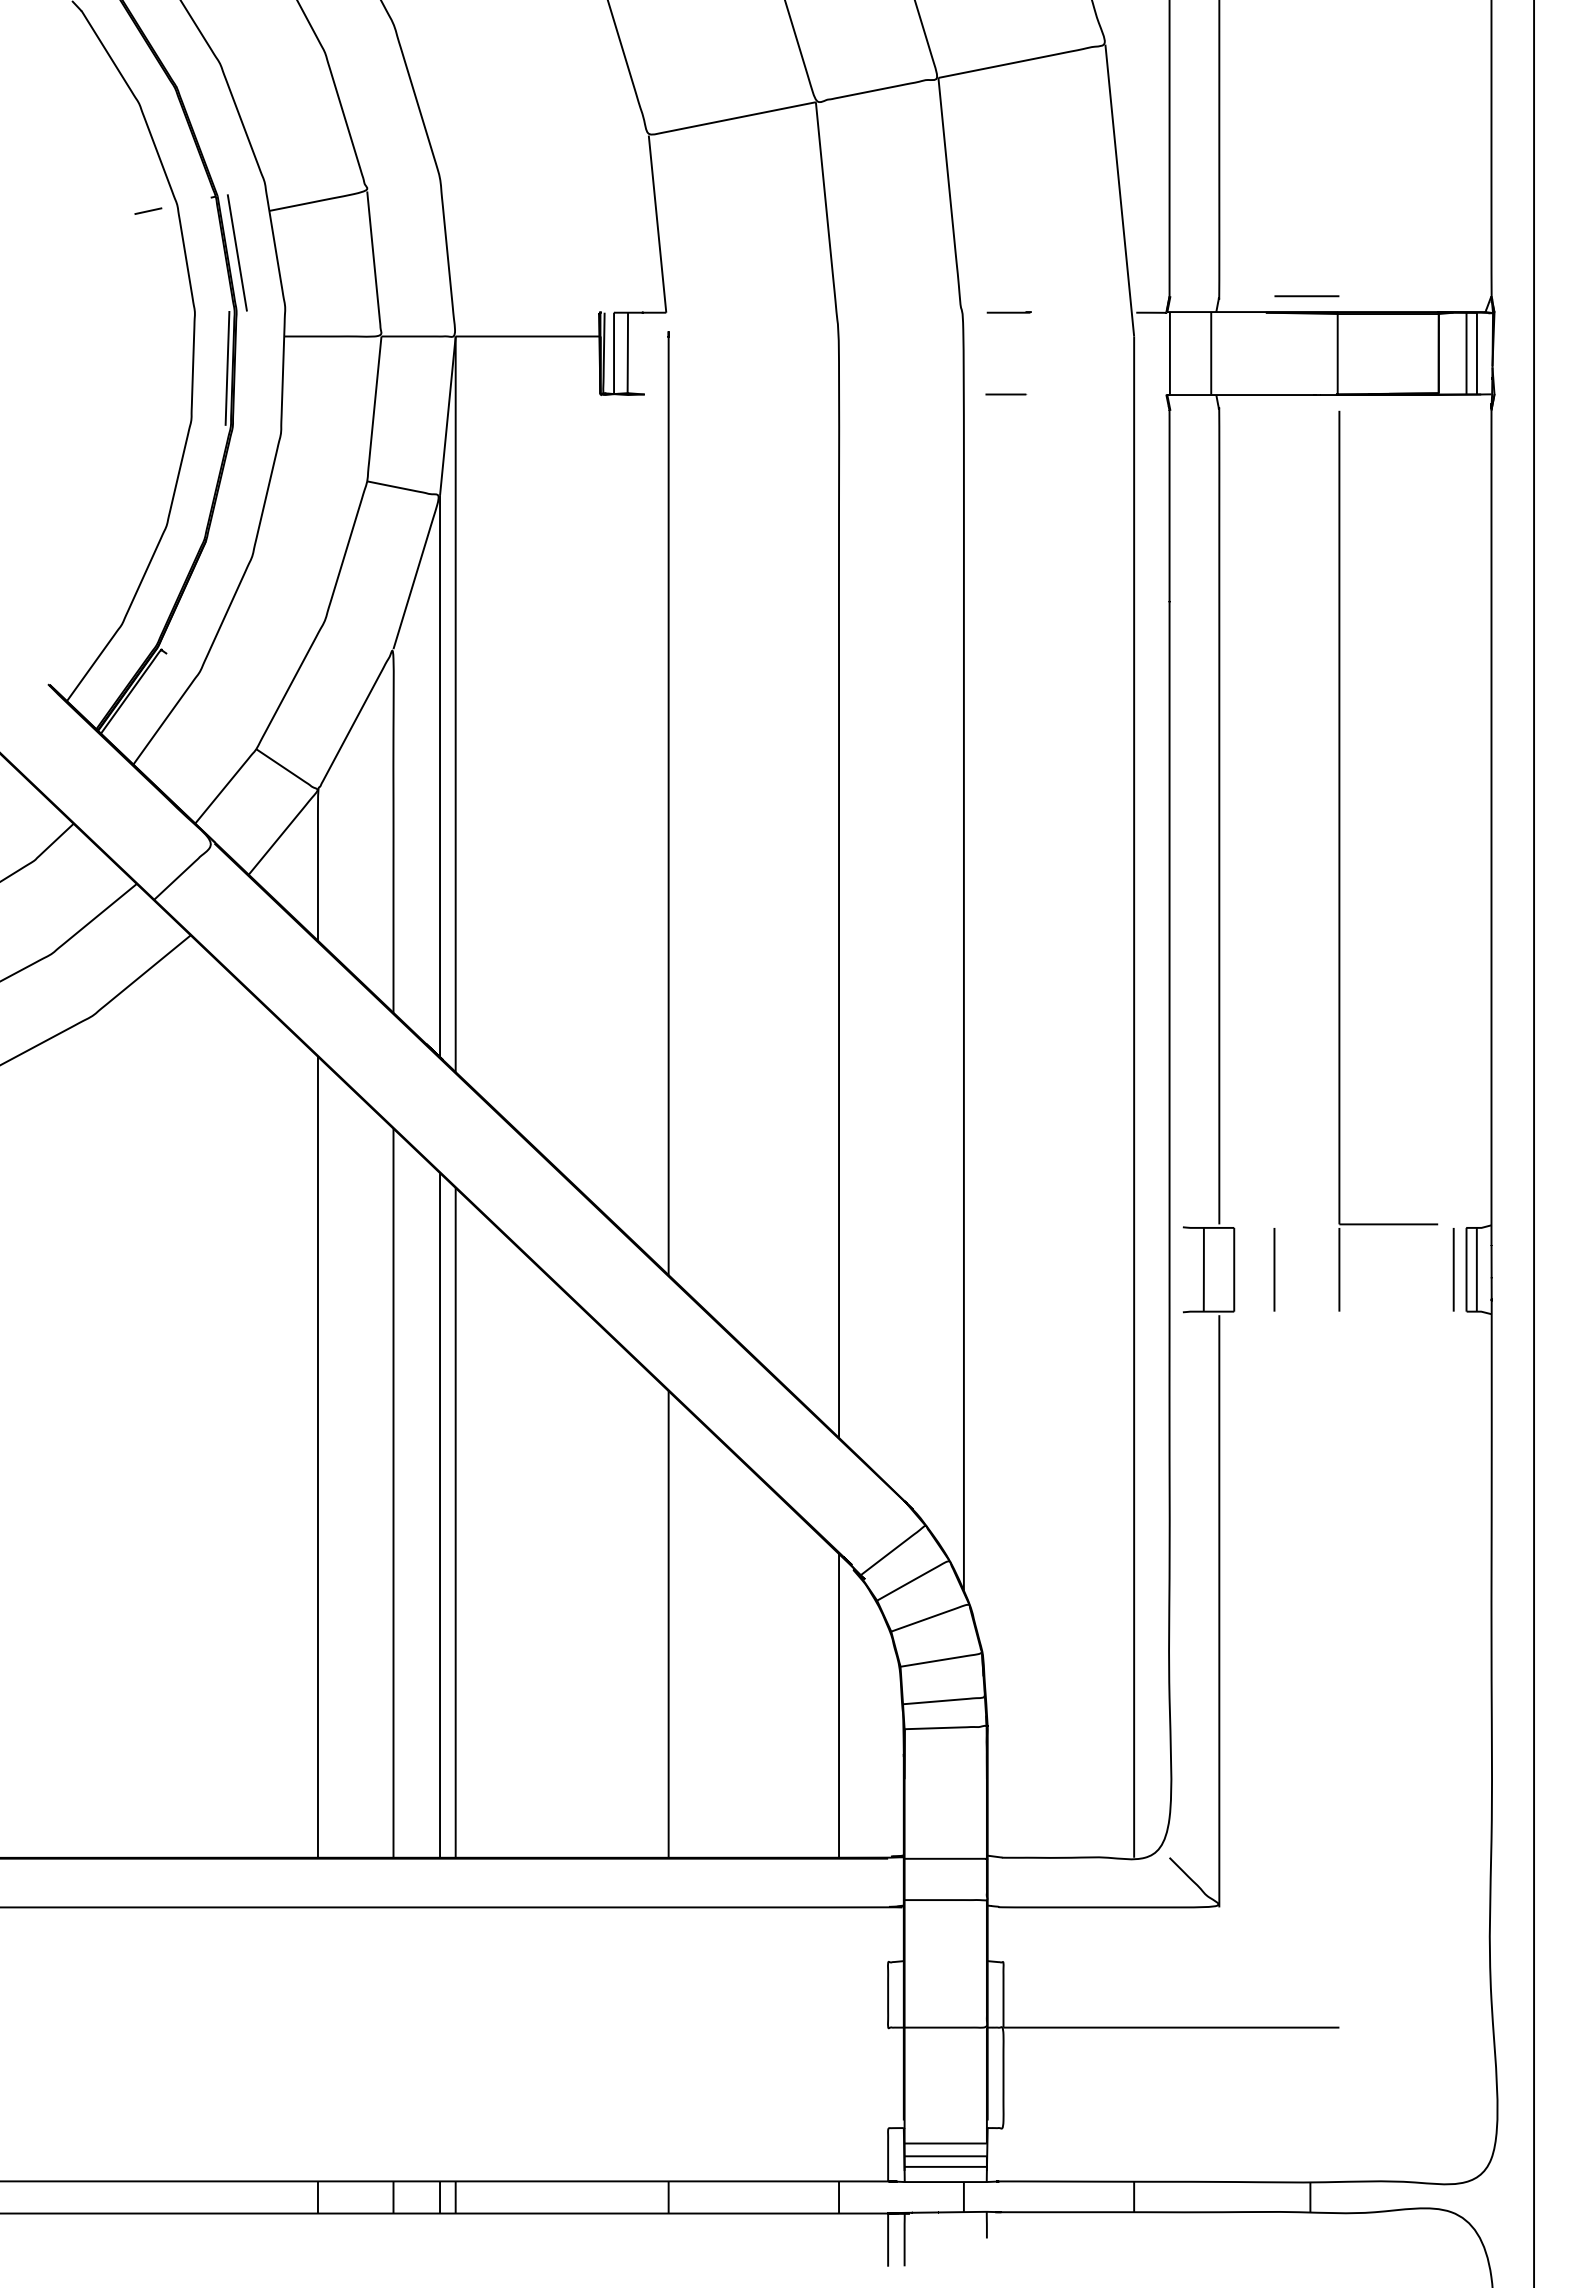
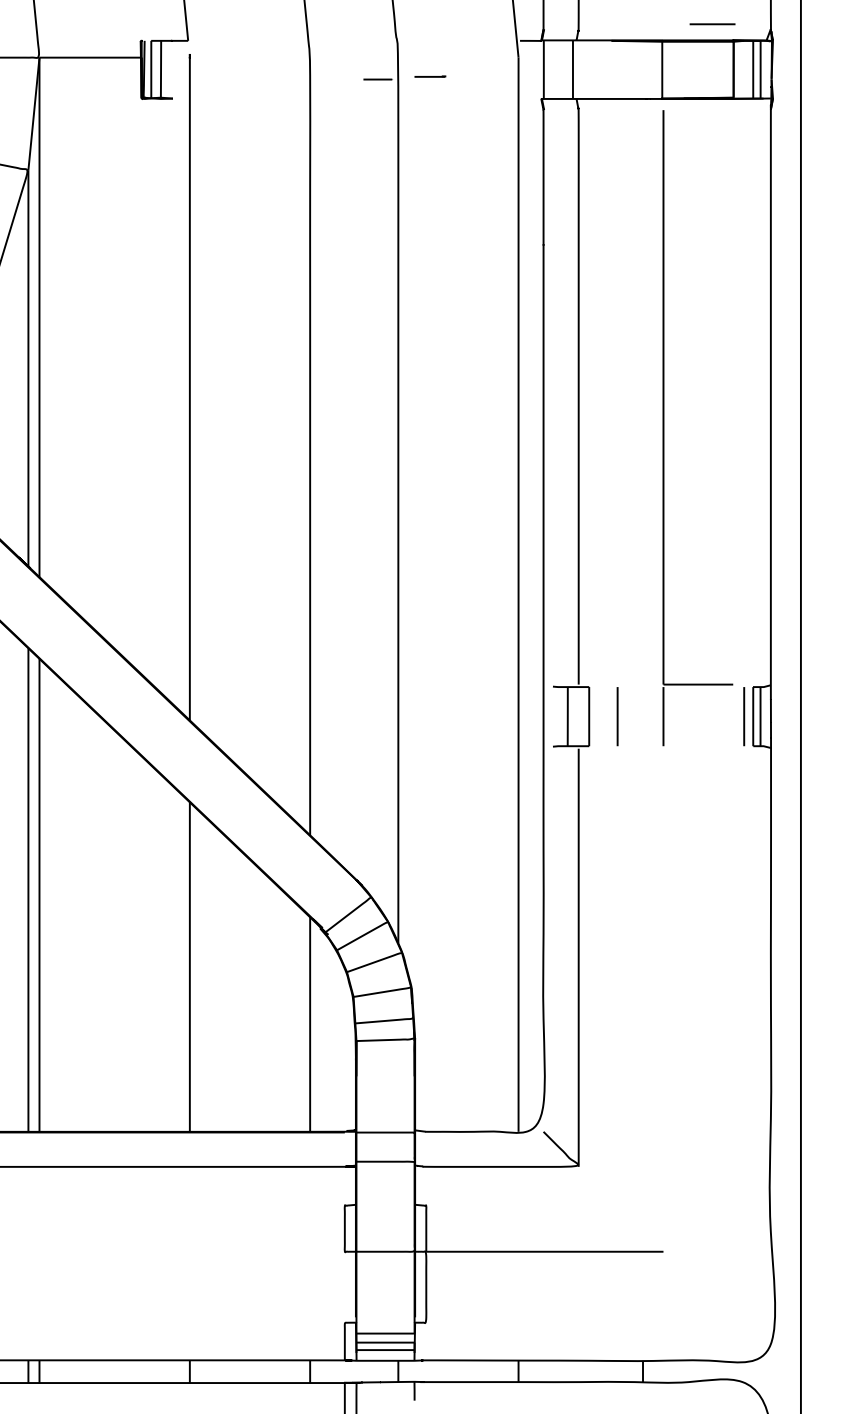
line: (1306, 296) -> (712, 24), moved
line: (1008, 312) -> (429, 76), moved
line: (1006, 394) -> (378, 79), moved

